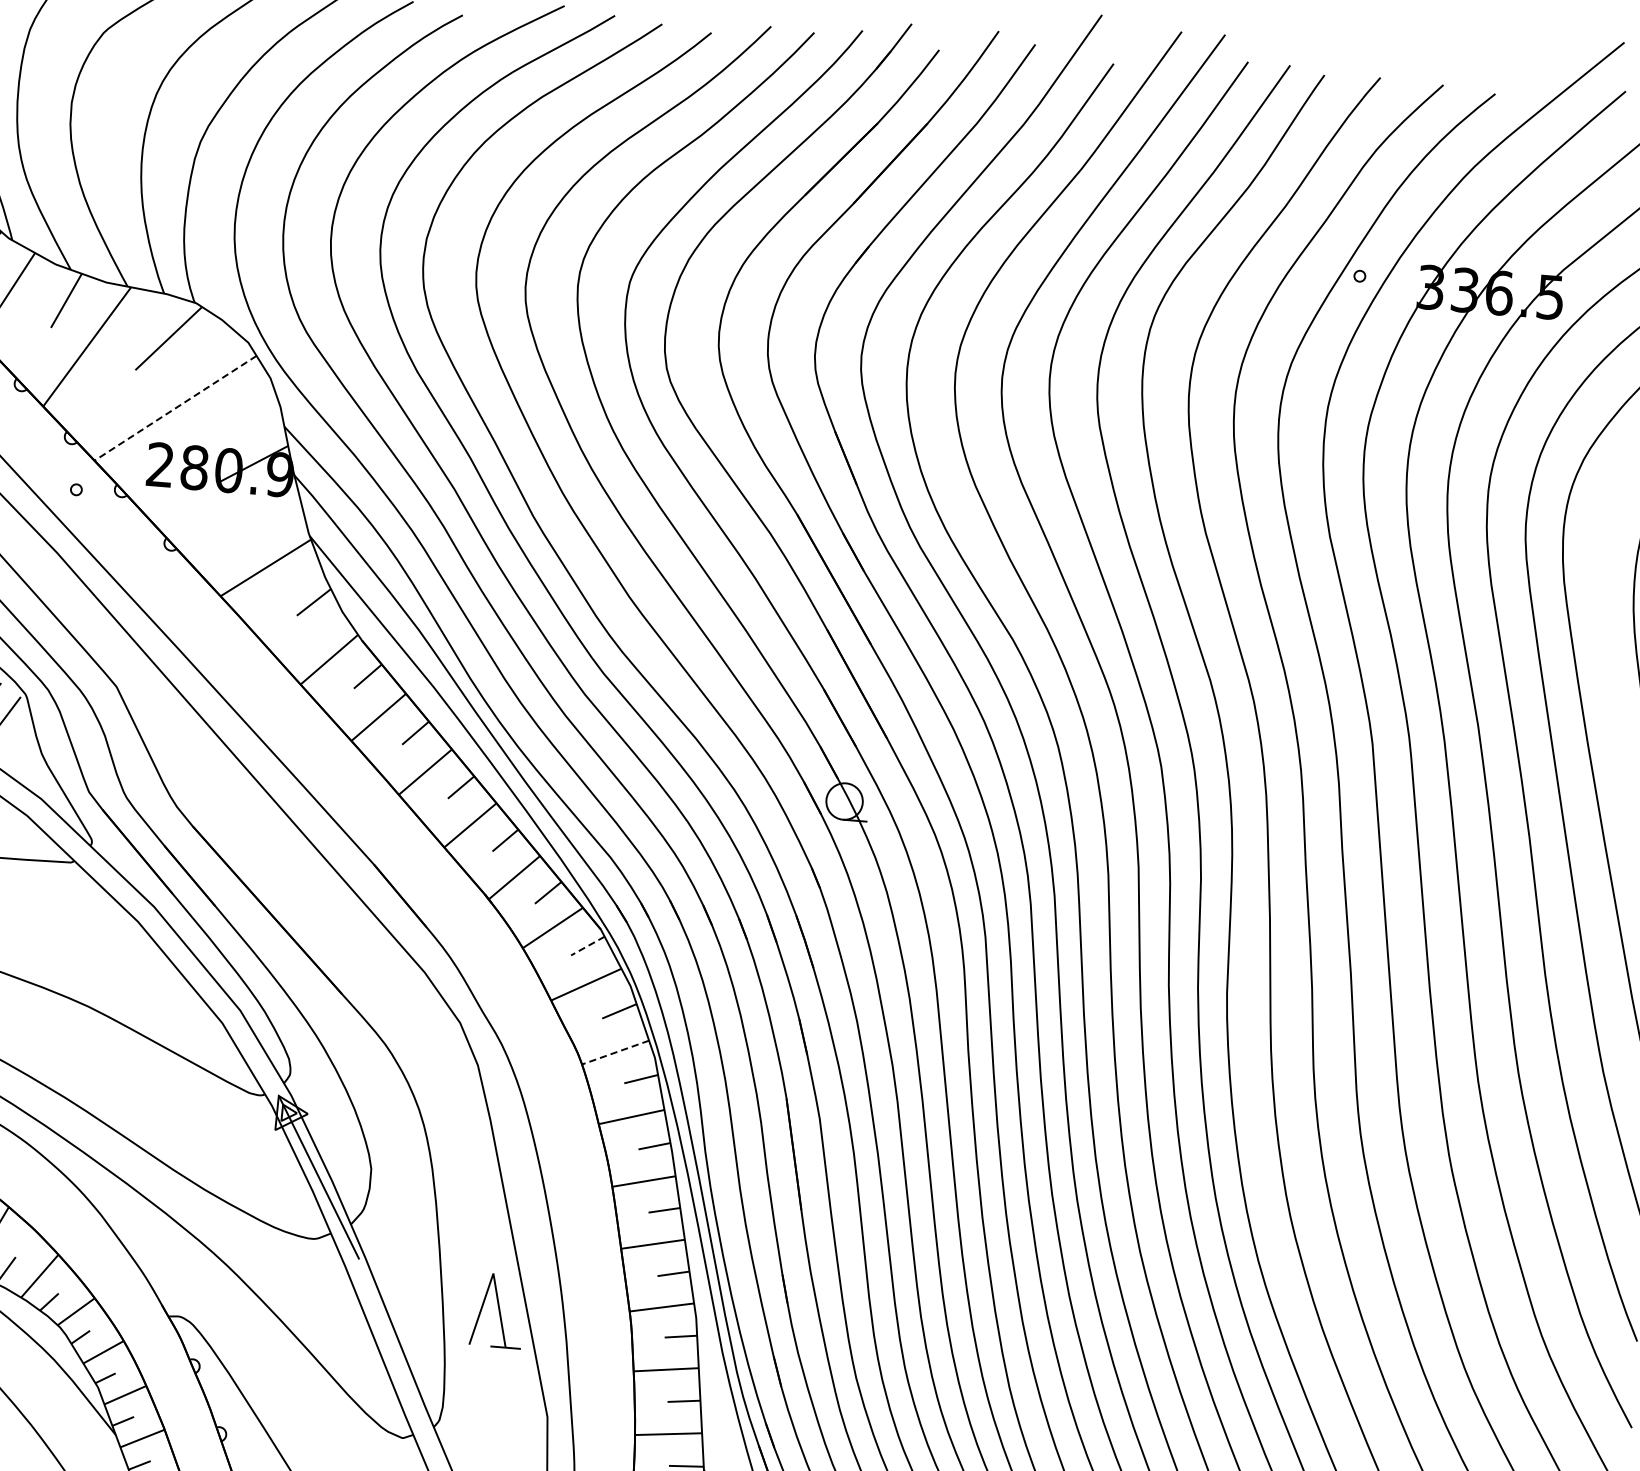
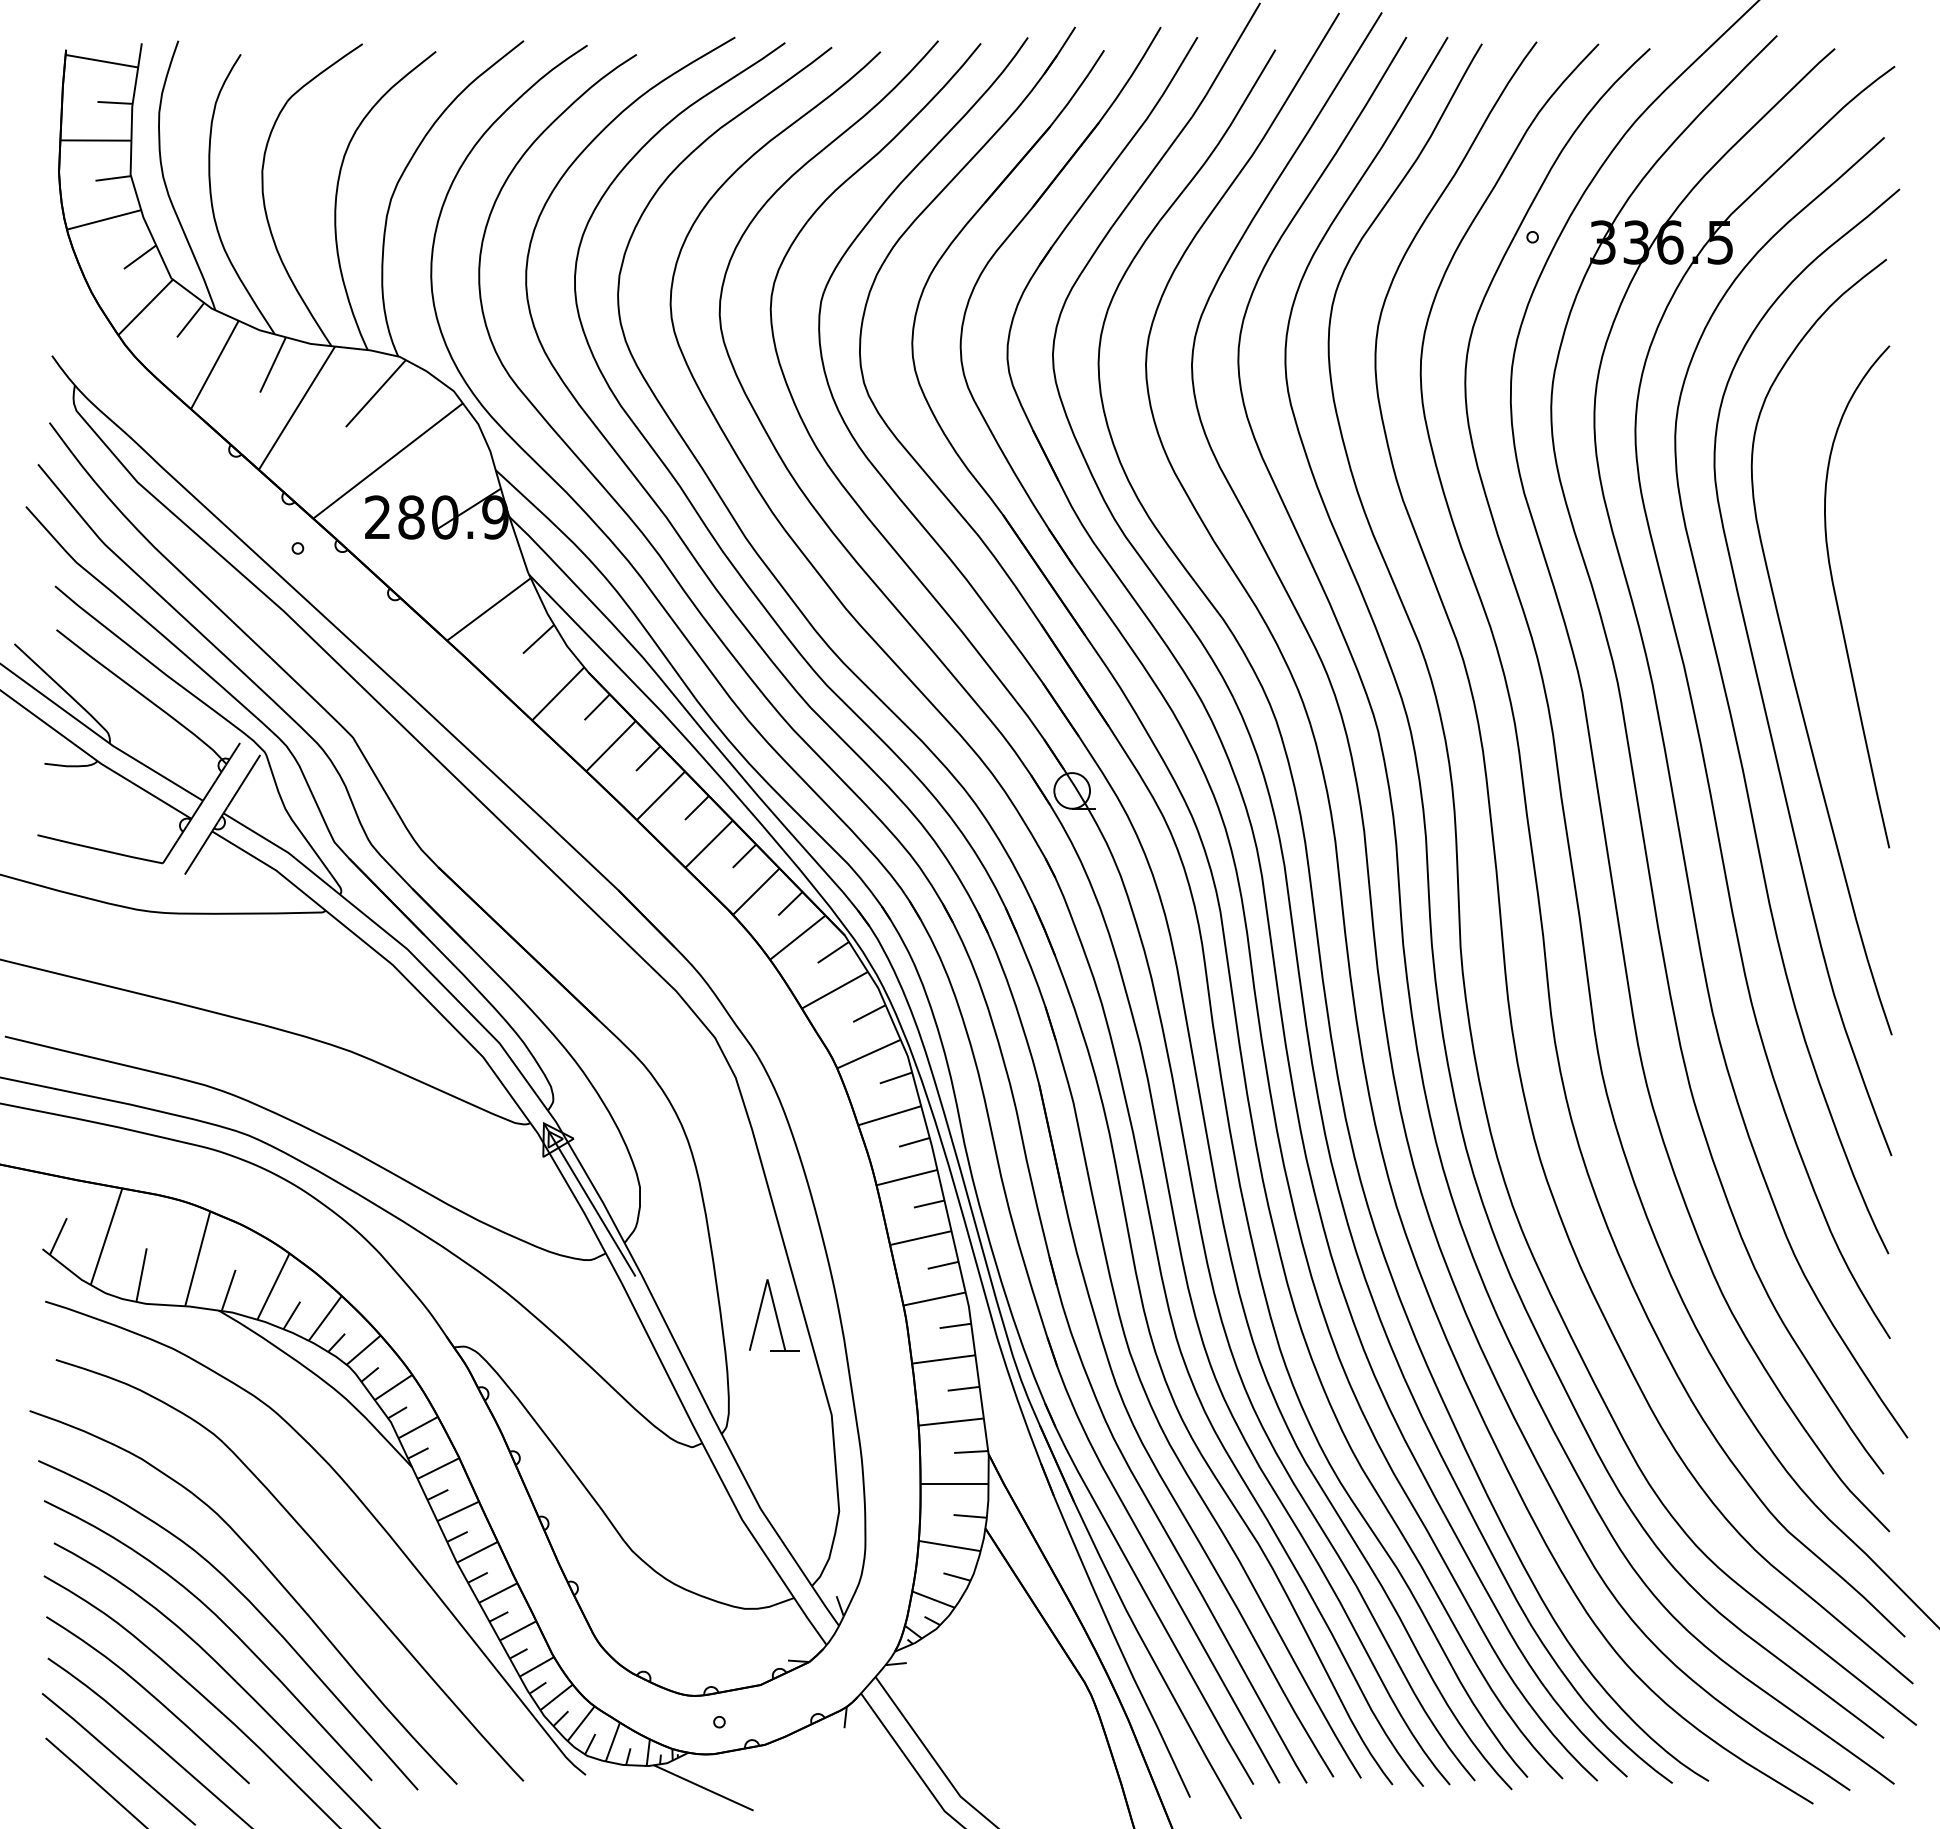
line: (174, 408) -> (387, 461), dashed -> solid
line: (588, 946) -> (833, 952), dashed -> solid
line: (615, 1052) -> (868, 1054), dashed -> solid

